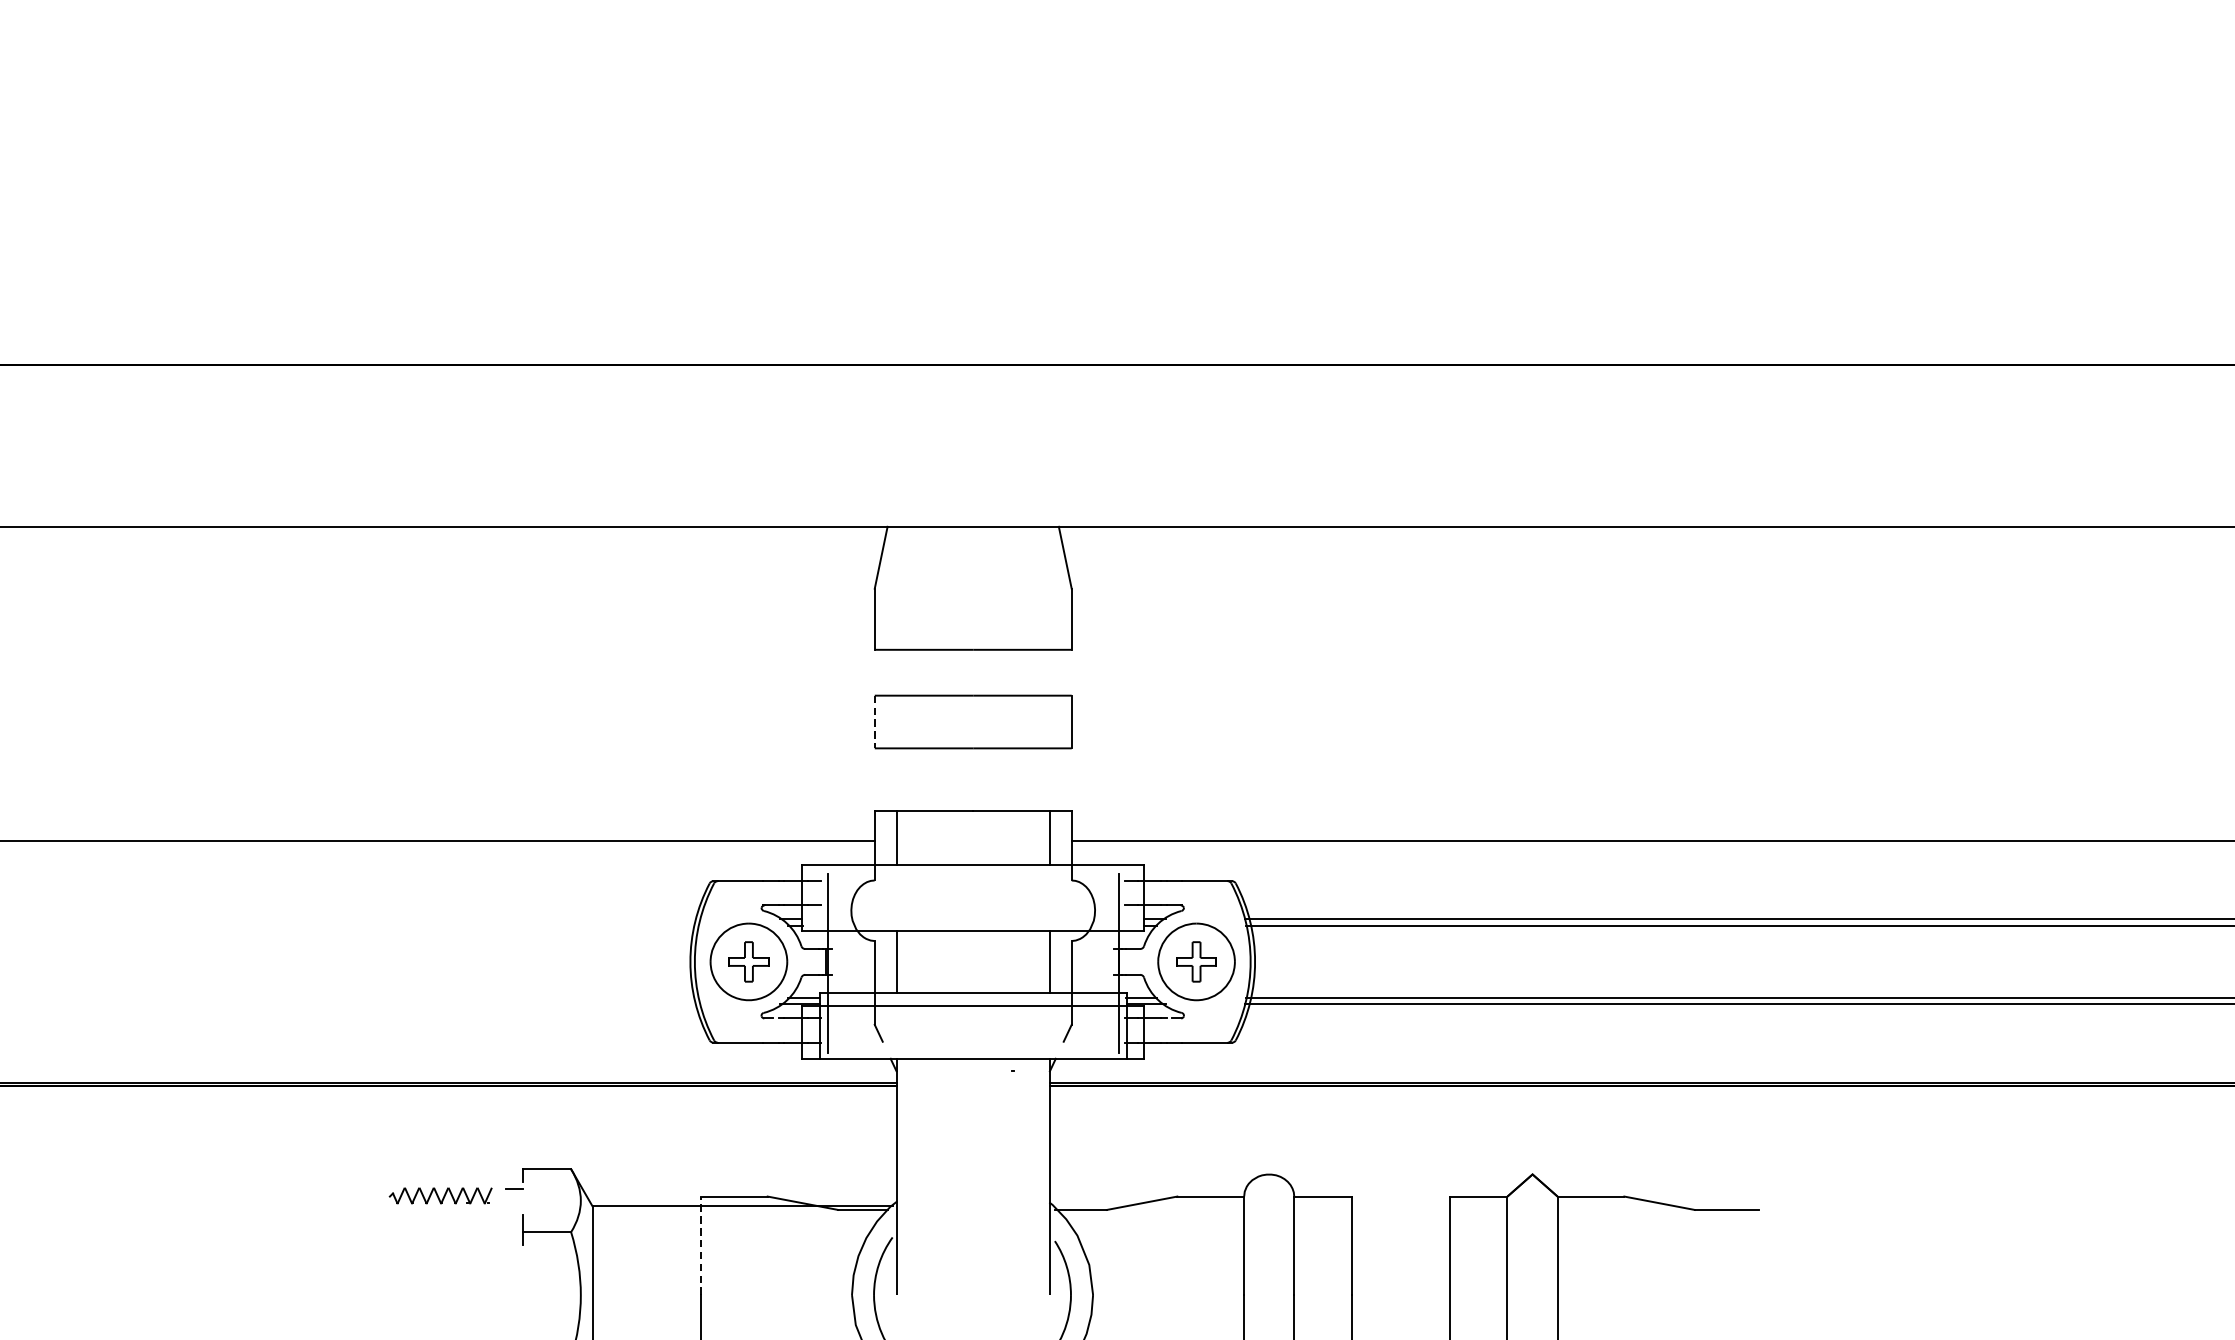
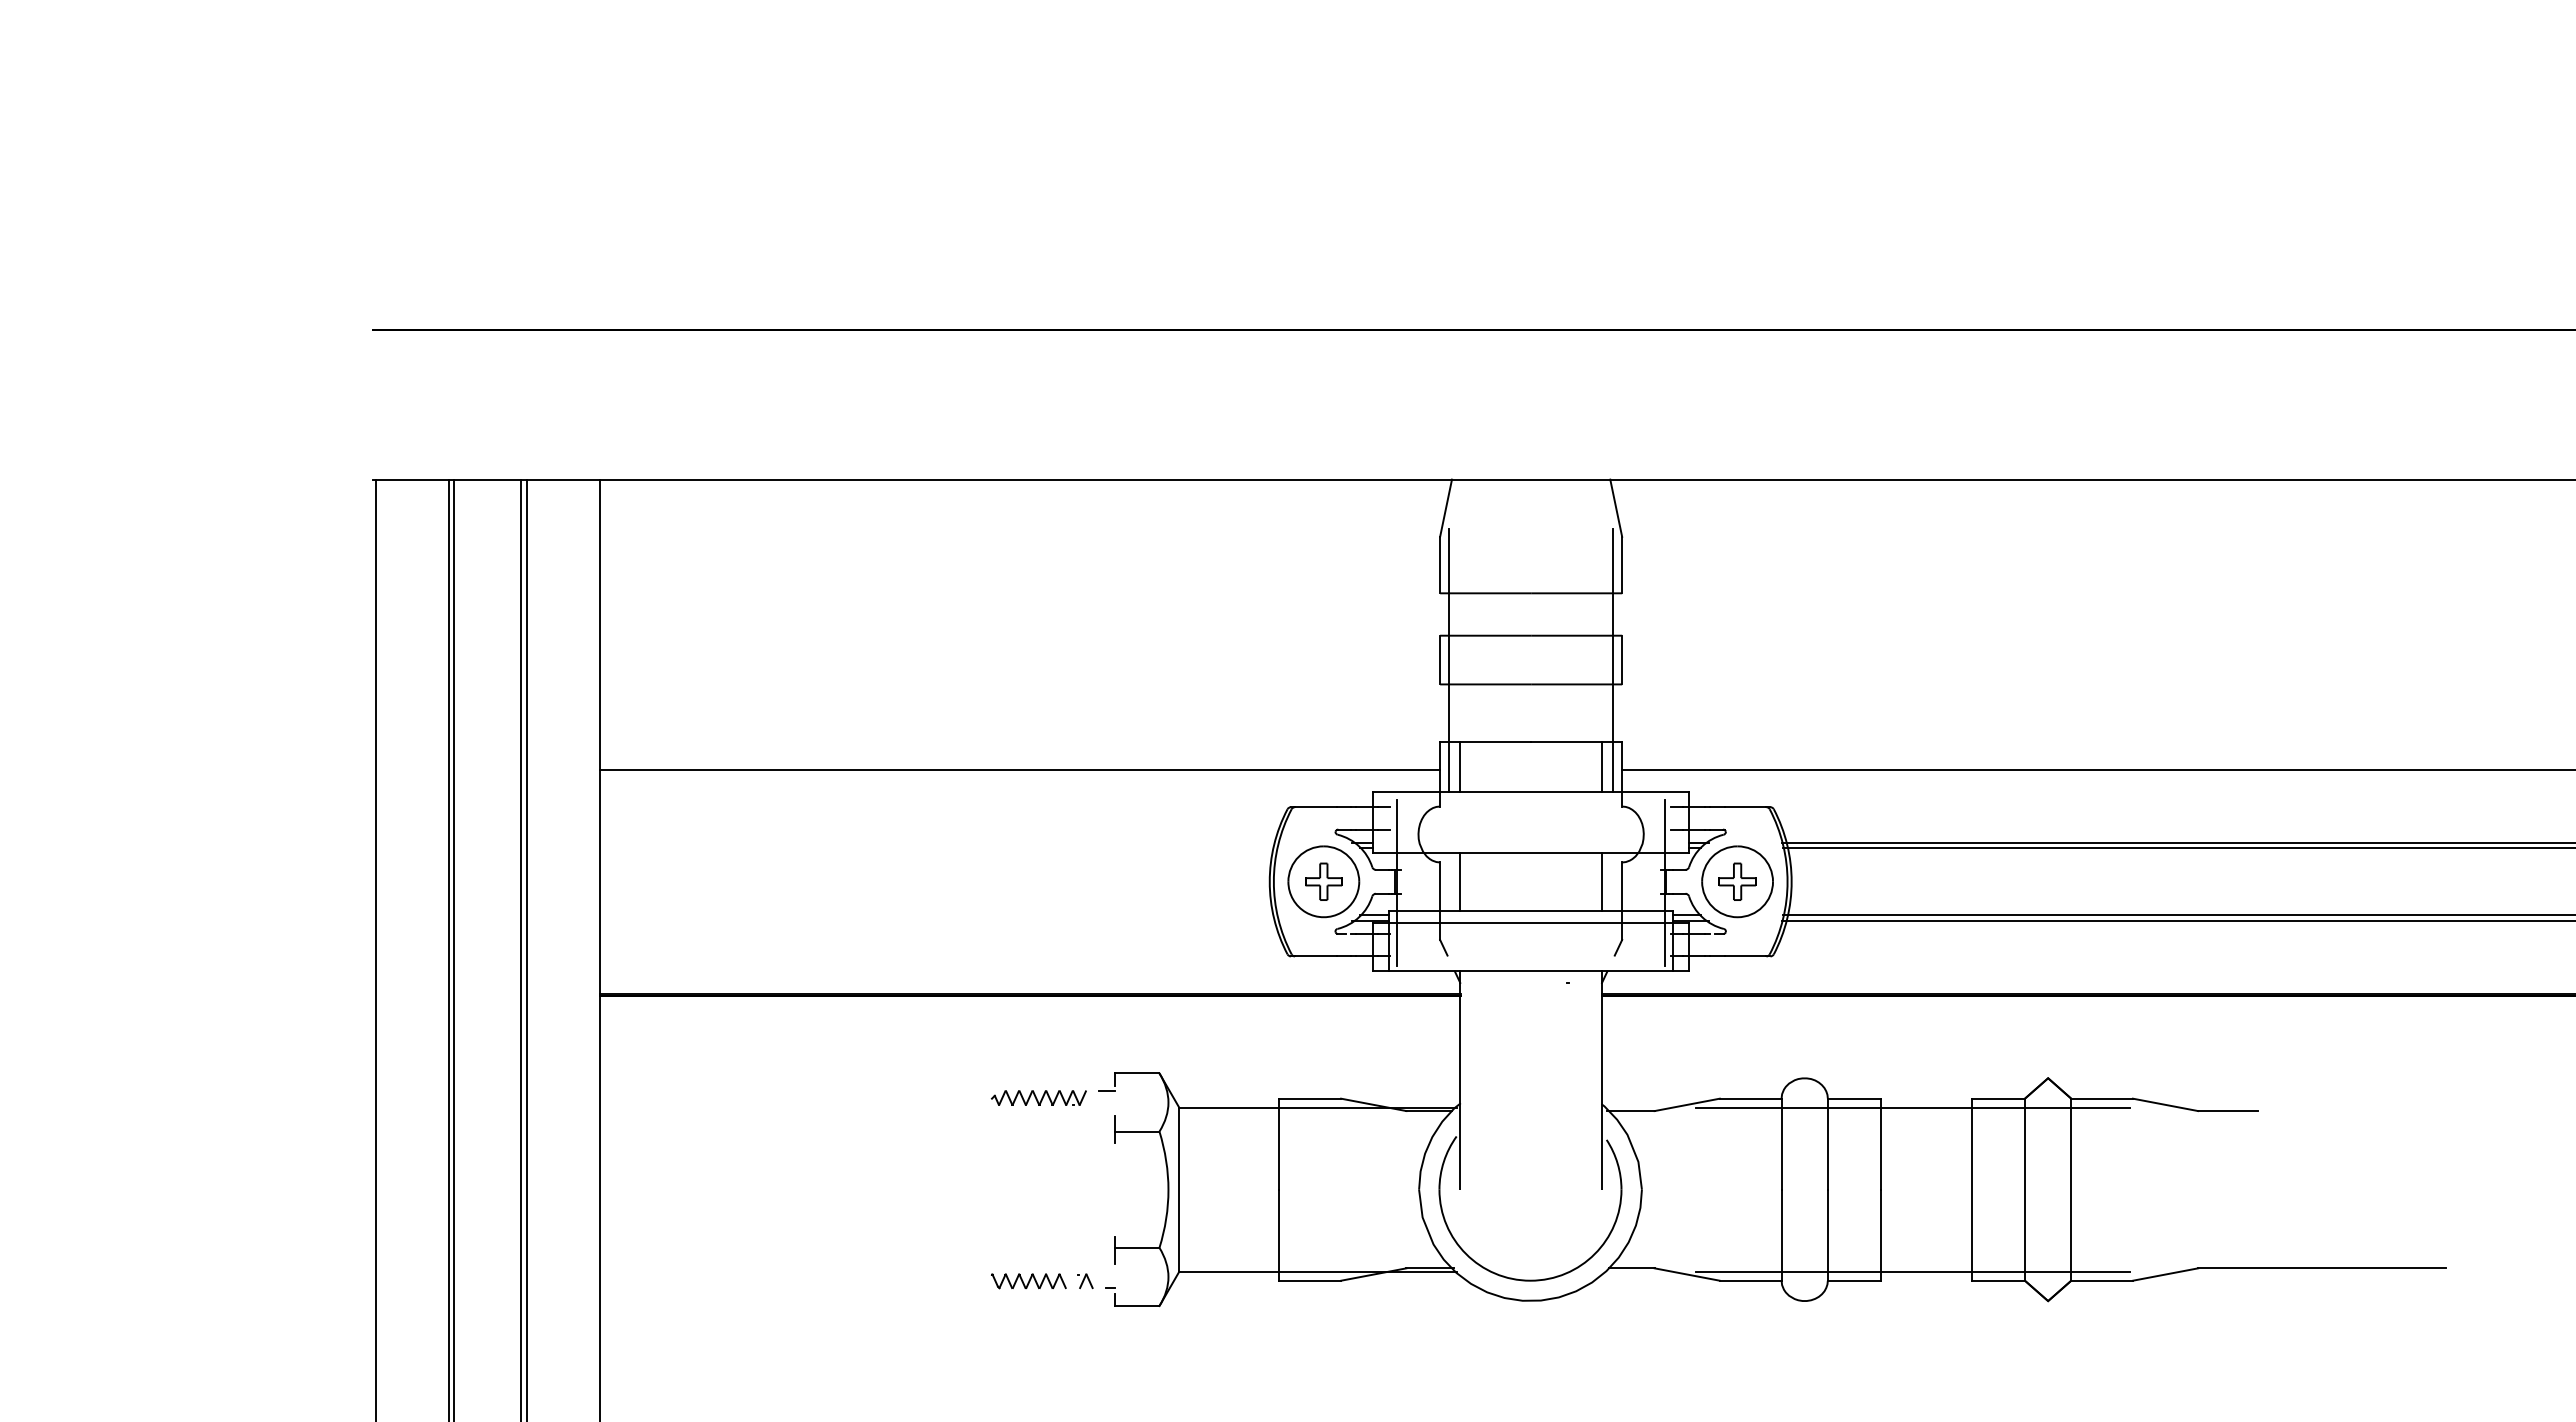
line: (875, 722) -> (1440, 660), dashed -> solid
line: (884, 722) -> (1449, 660), added
line: (1062, 722) -> (1613, 660), added
line: (1385, 1206) -> (1912, 1107), added
line: (700, 1246) -> (1279, 1144), dashed -> solid

